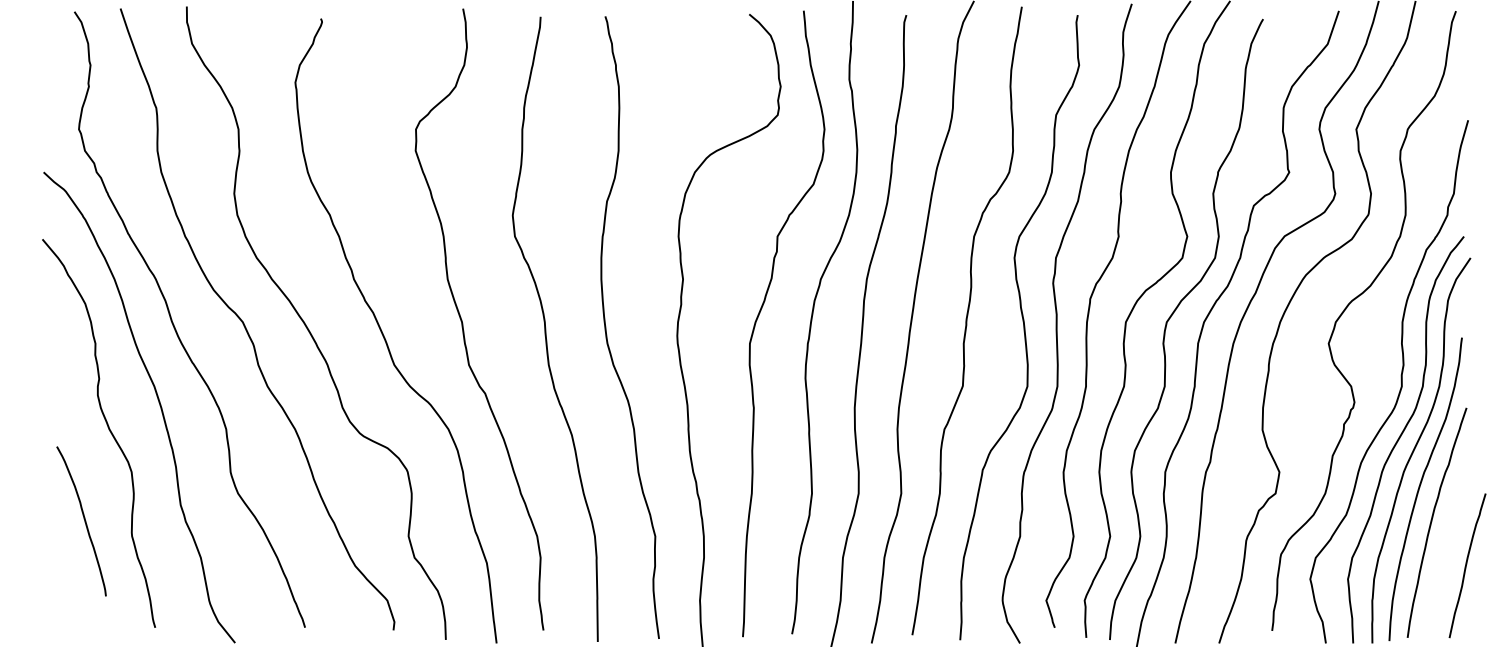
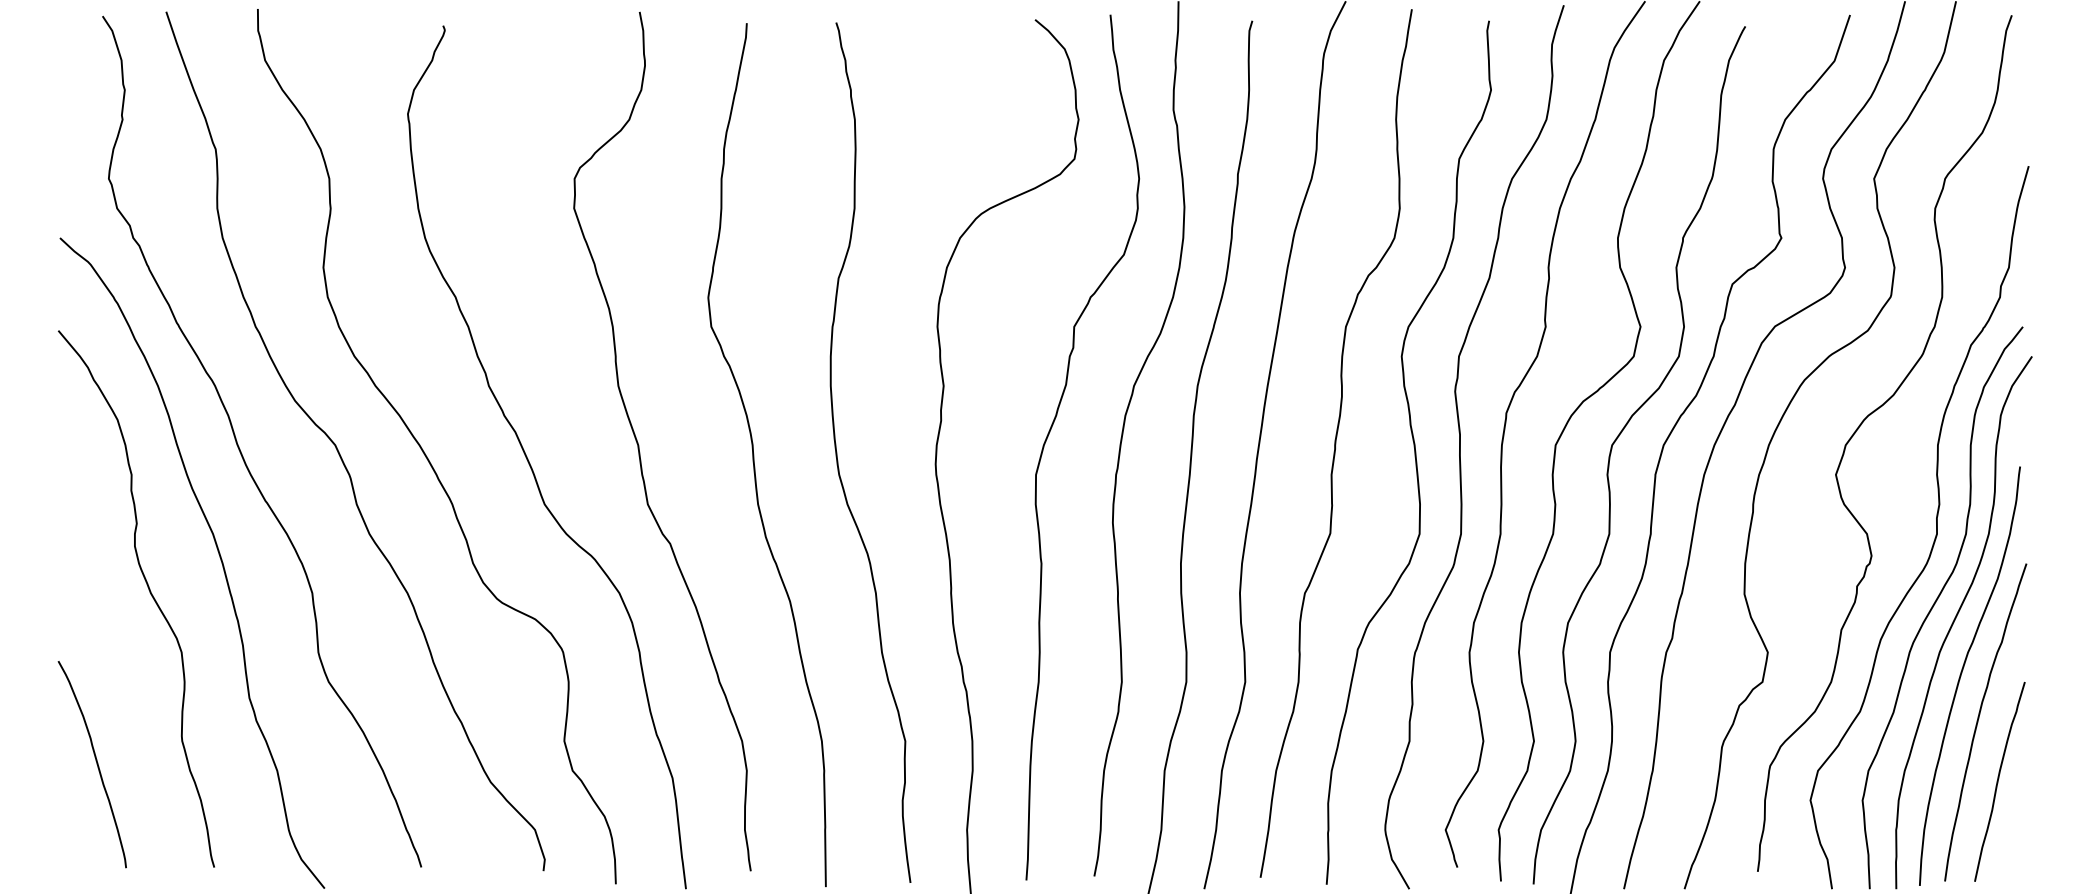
curve: (83, 519) -> (95, 761), moved
curve: (1466, 565) -> (1998, 781), moved

